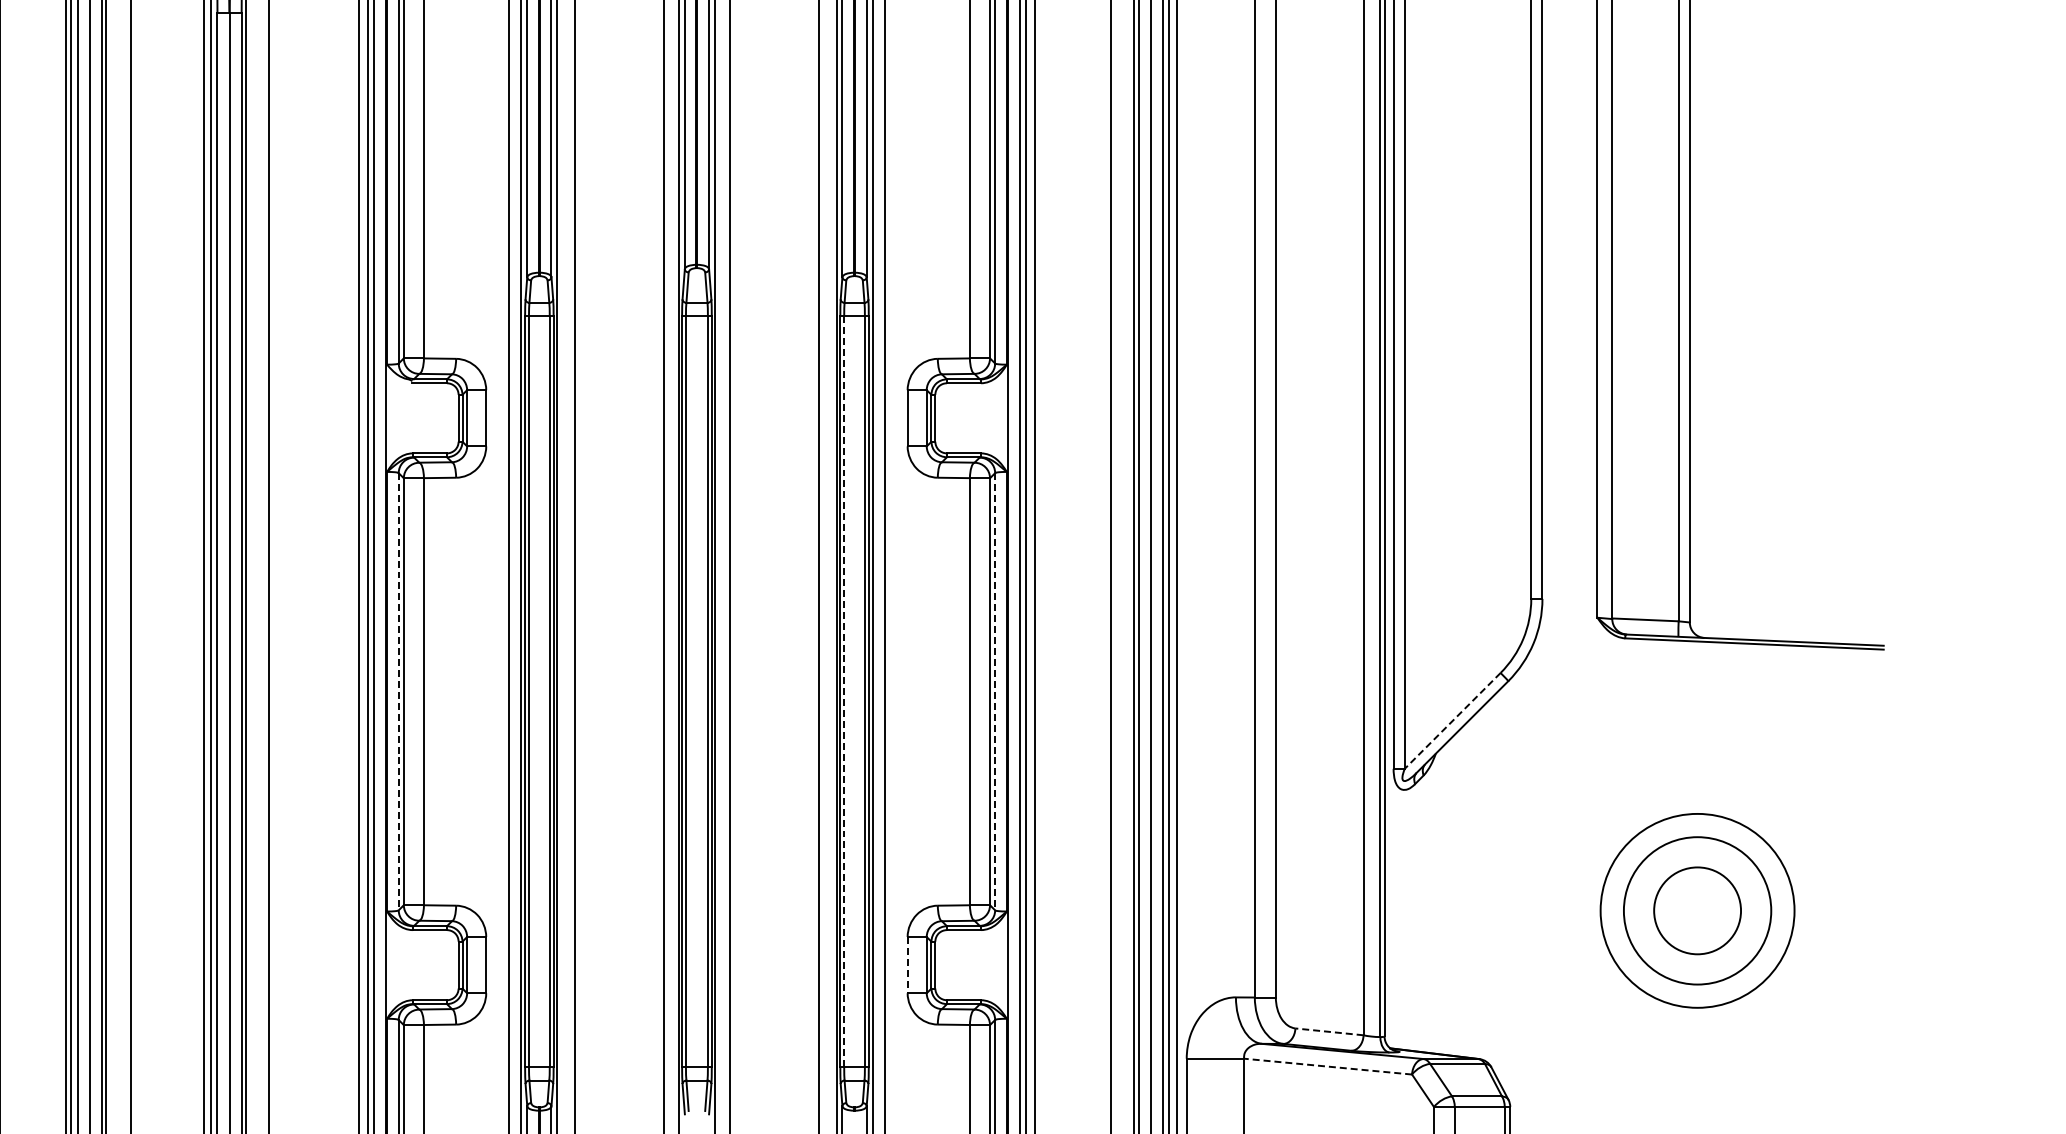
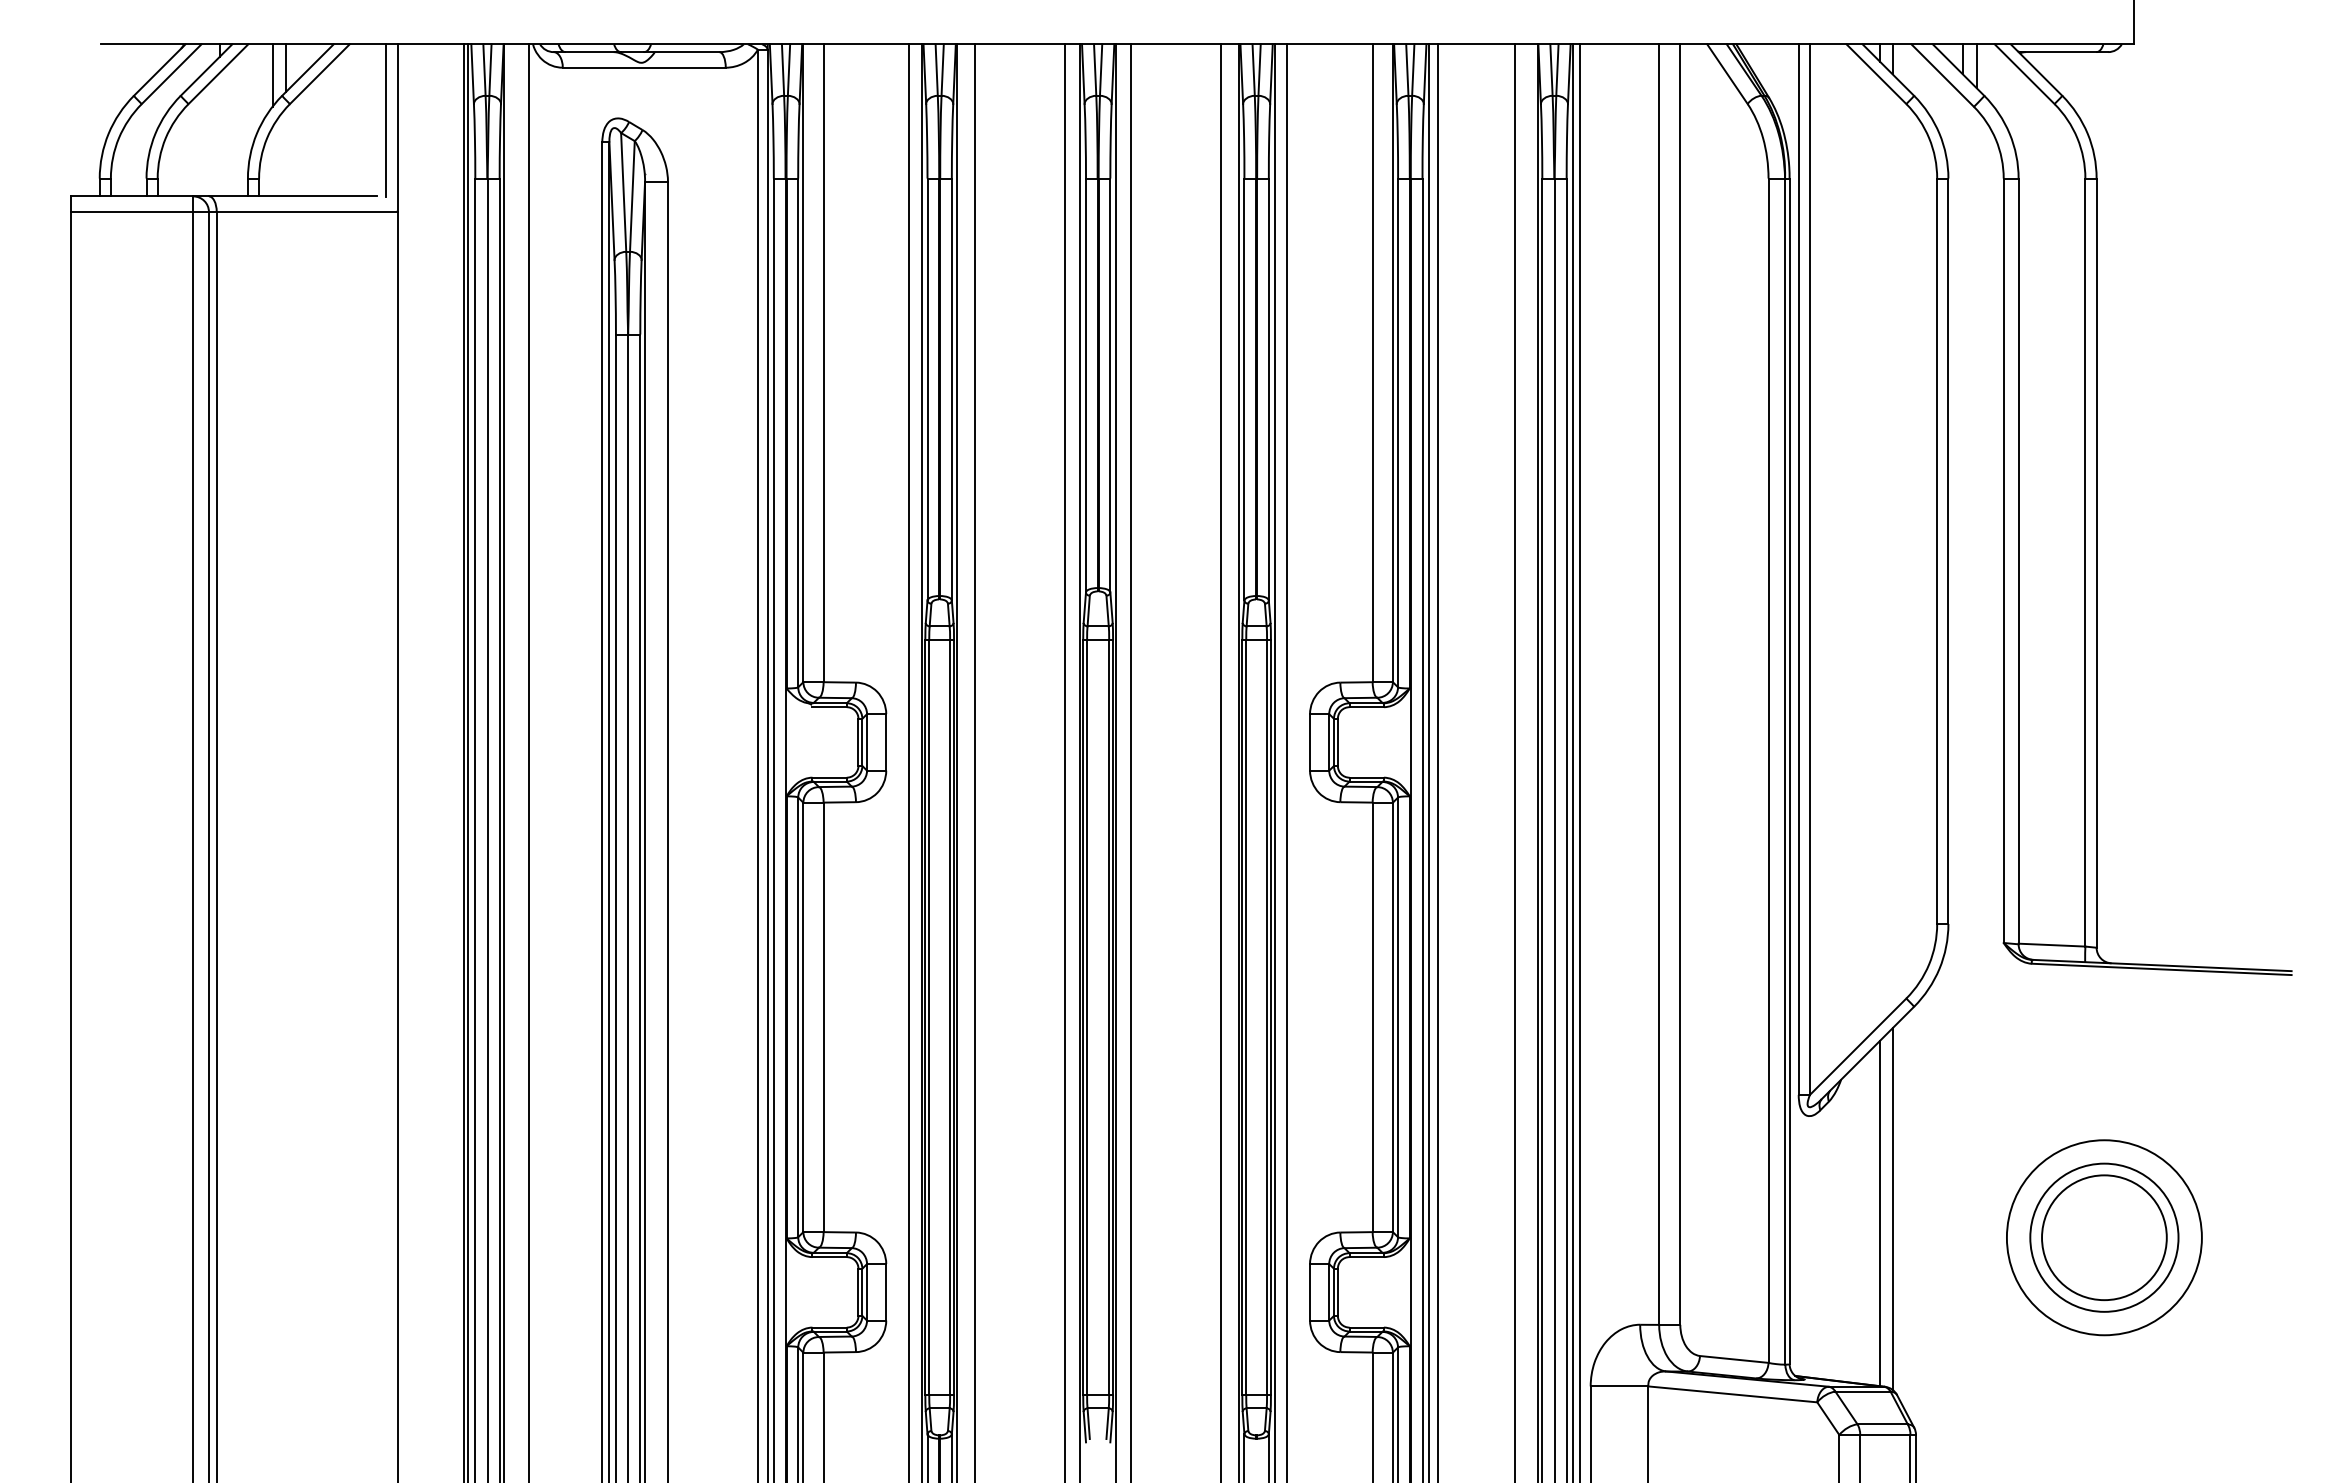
line: (398, 691) -> (798, 1017), dashed -> solid
line: (844, 691) -> (1246, 1017), dashed -> solid
line: (995, 691) -> (1398, 1017), dashed -> solid
line: (1452, 721) -> (1857, 1047), dashed -> solid
line: (1486, 881) -> (1892, 1208), added
line: (1473, 886) -> (1879, 1213), added
circle: (1697, 910) -> (2104, 1237), size x1.43
line: (908, 965) -> (1310, 1292), dashed -> solid
line: (1328, 1031) -> (1733, 1359), dashed -> solid
line: (1327, 1066) -> (1732, 1394), dashed -> solid

